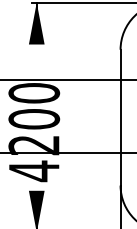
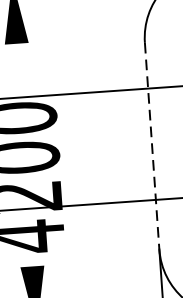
line: (120, 117) -> (152, 145), solid -> dashed

